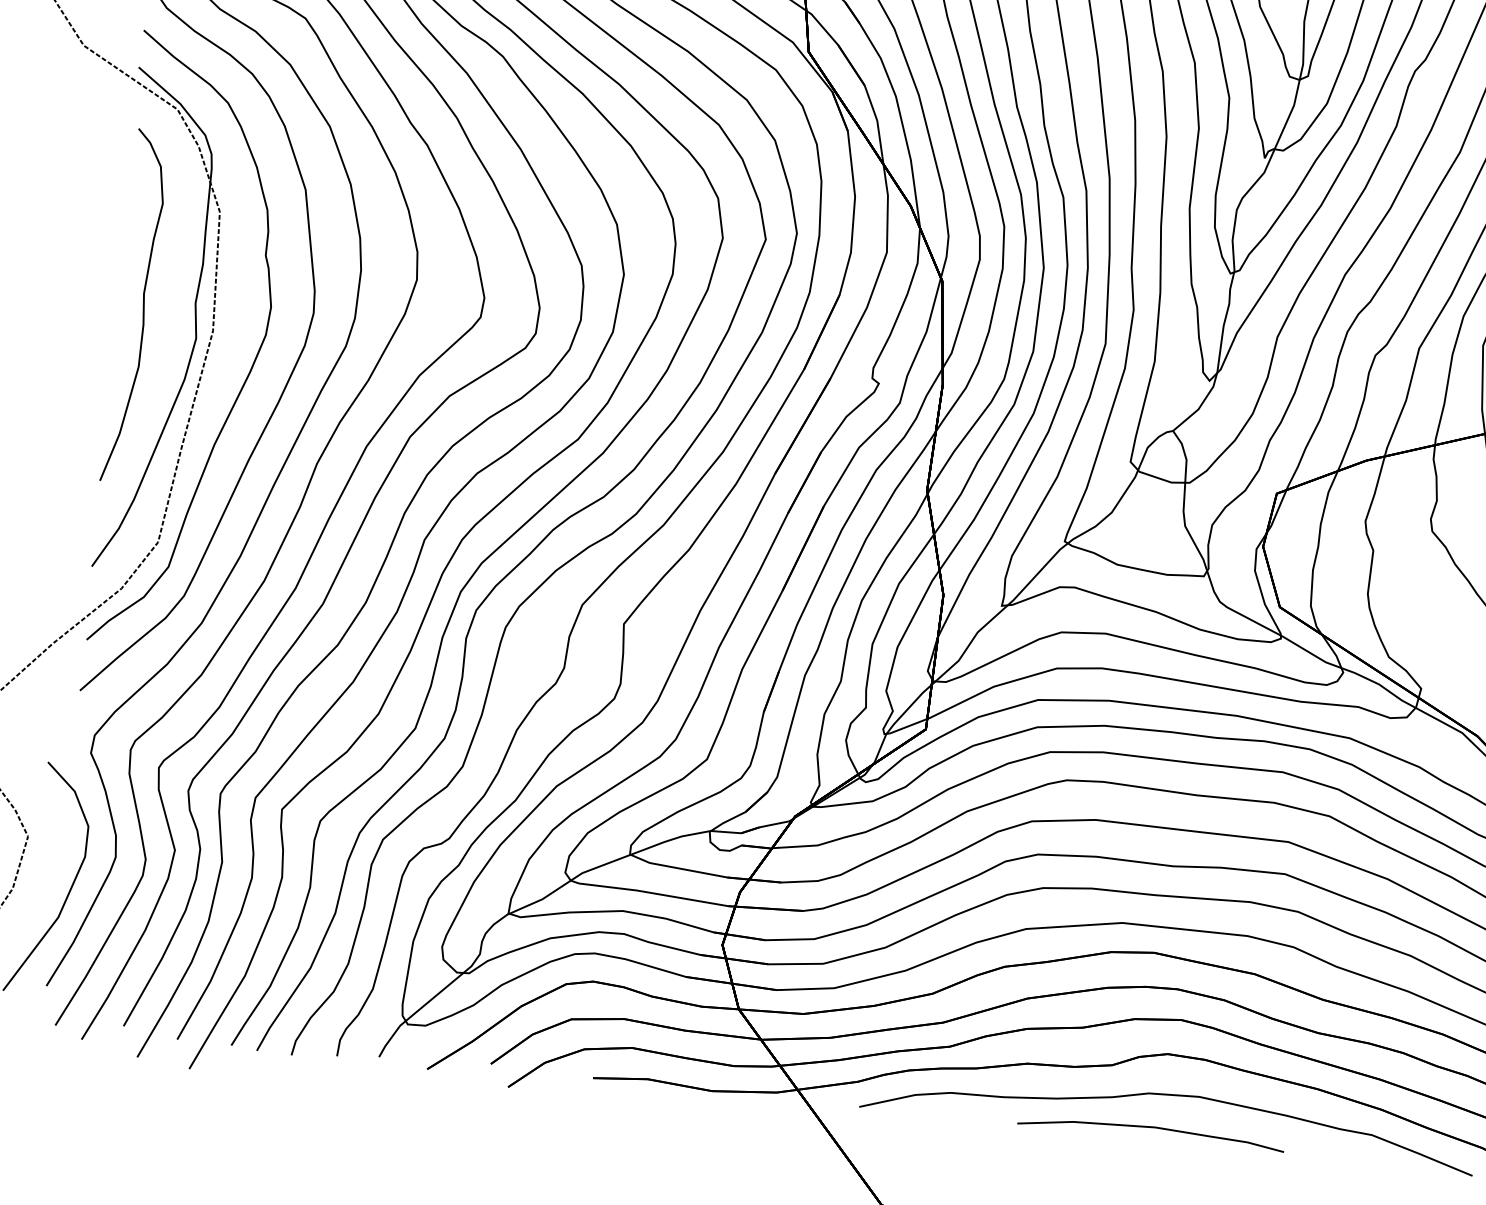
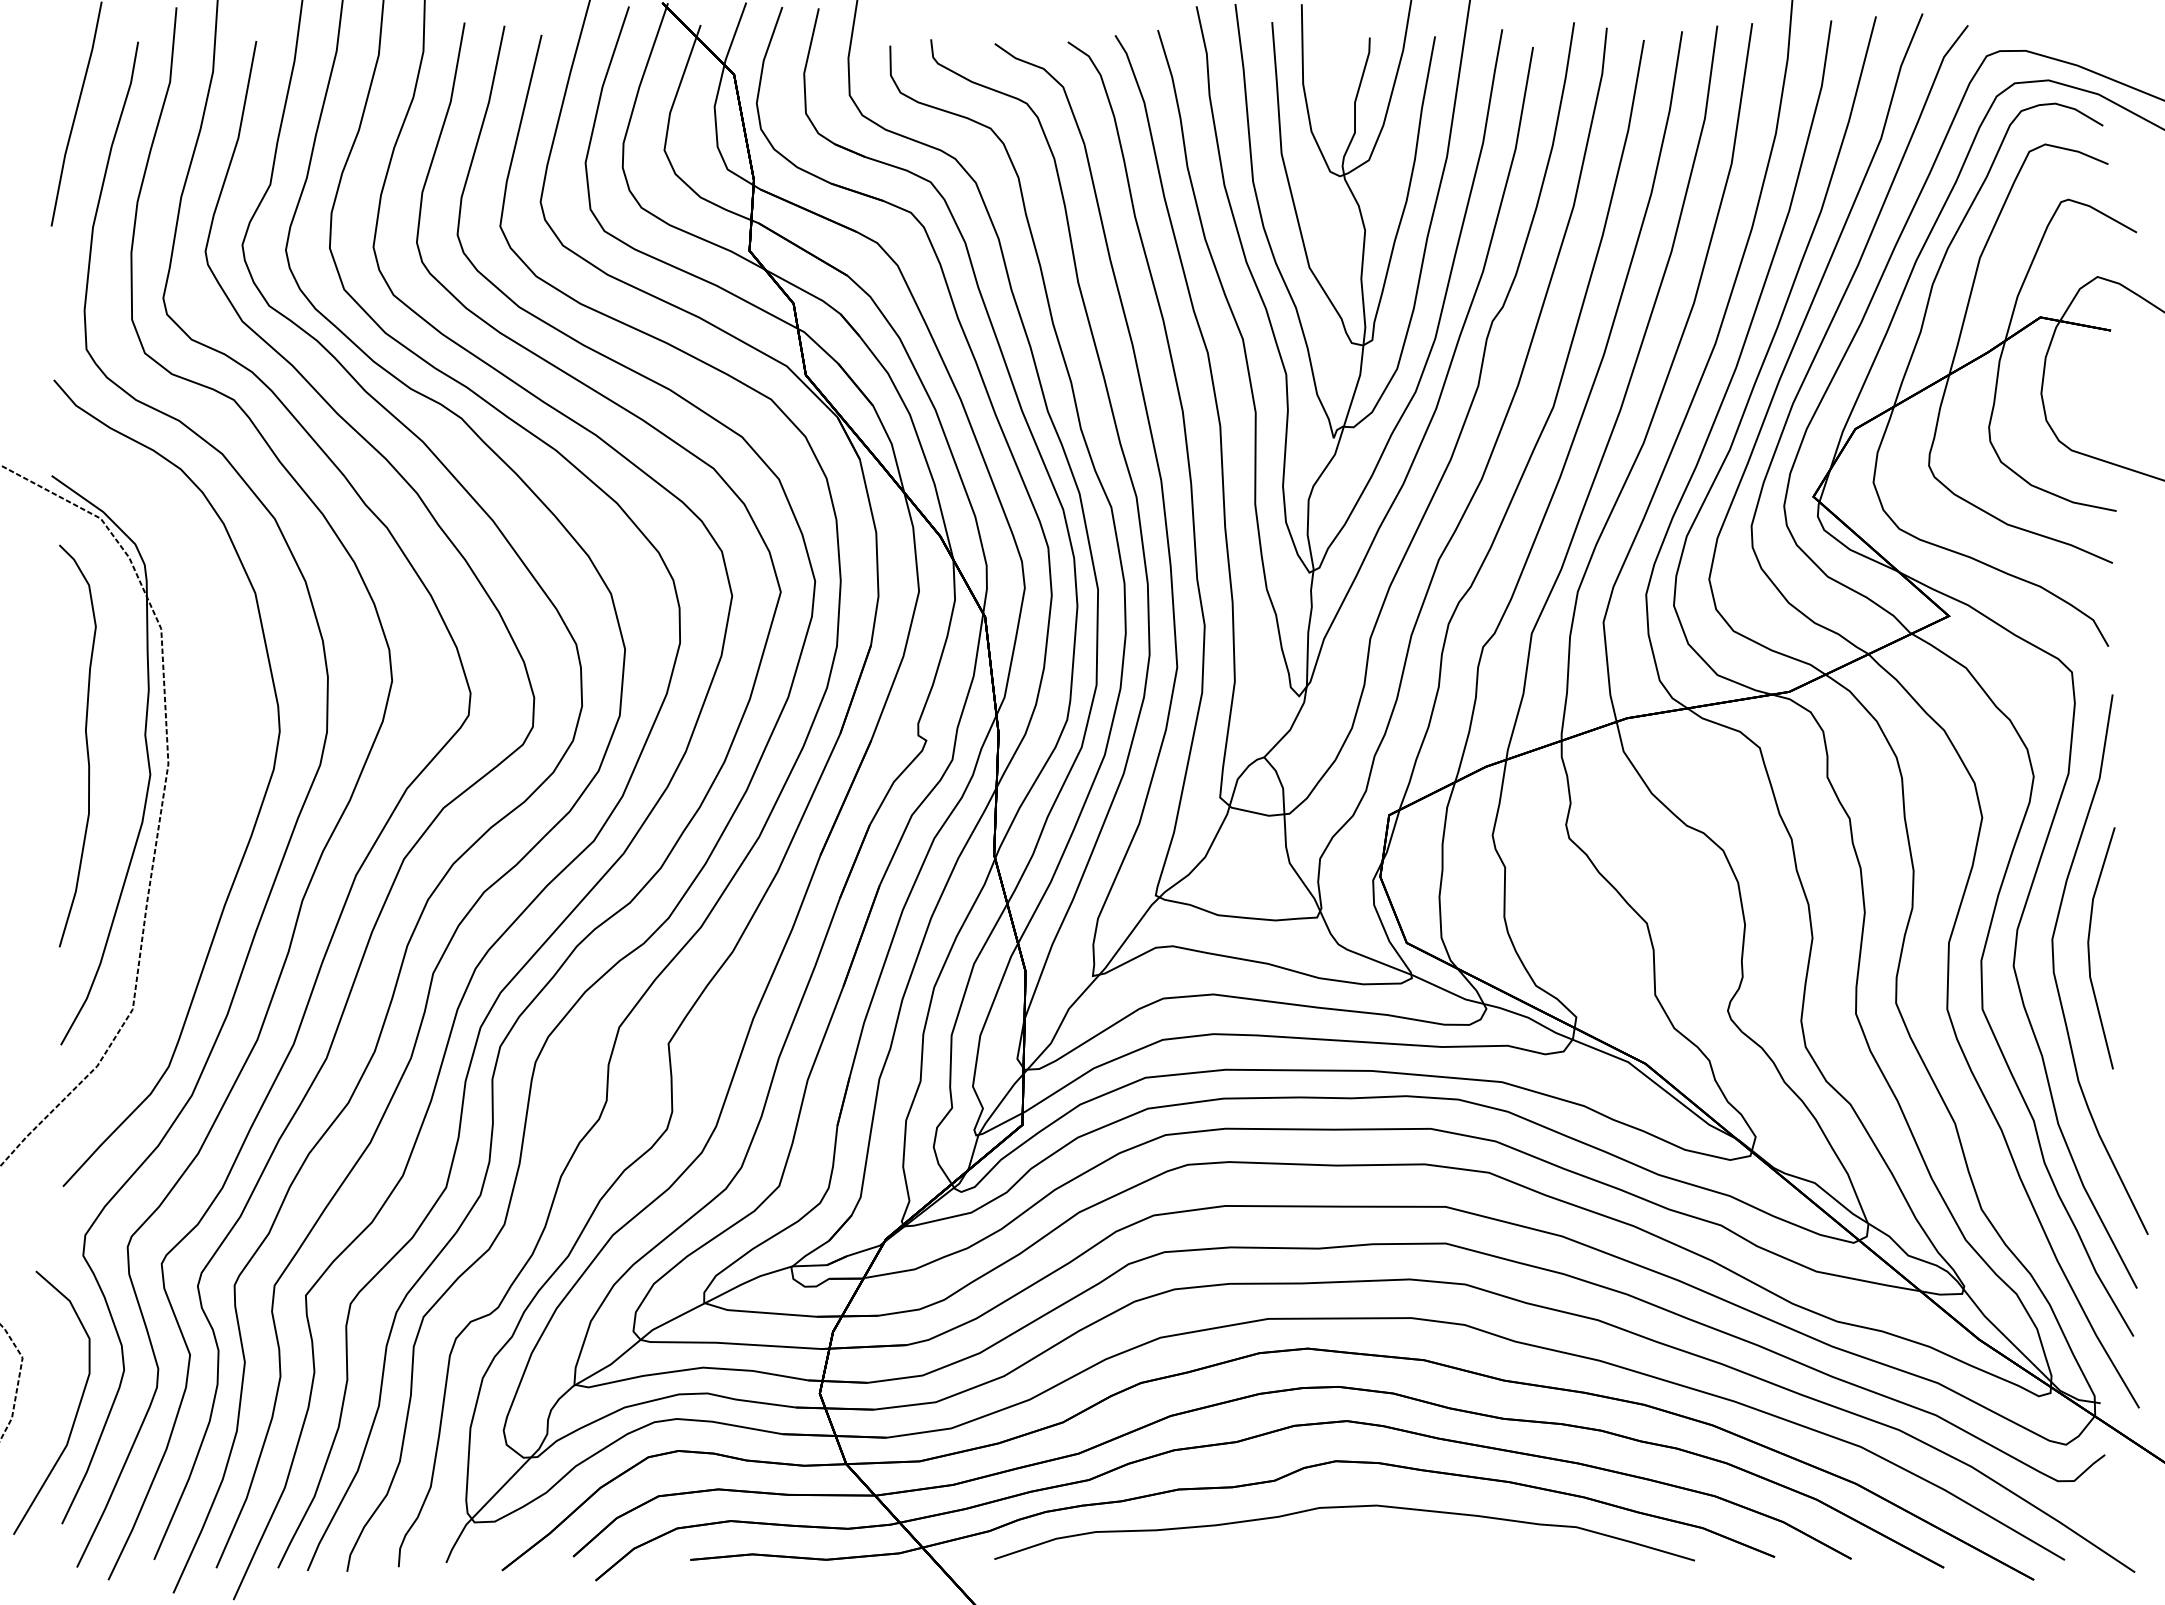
curve: (249, 370) -> (214, 804), removed
curve: (1151, 1127) -> (1326, 1546), removed

